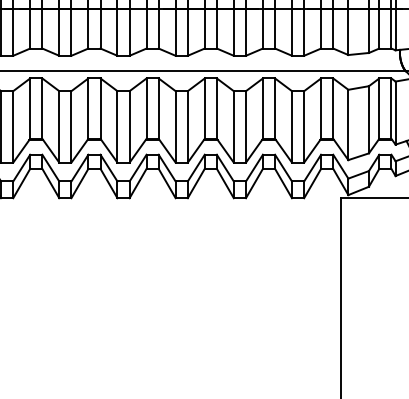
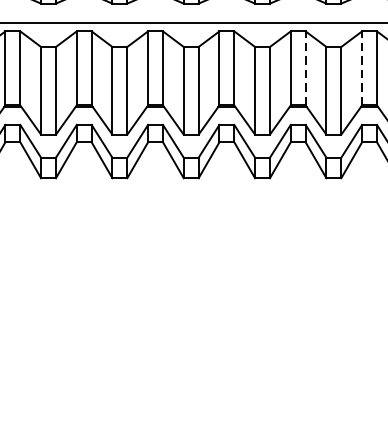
line: (216, 108) -> (305, 68), solid -> dashed
line: (262, 108) -> (361, 68), solid -> dashed

